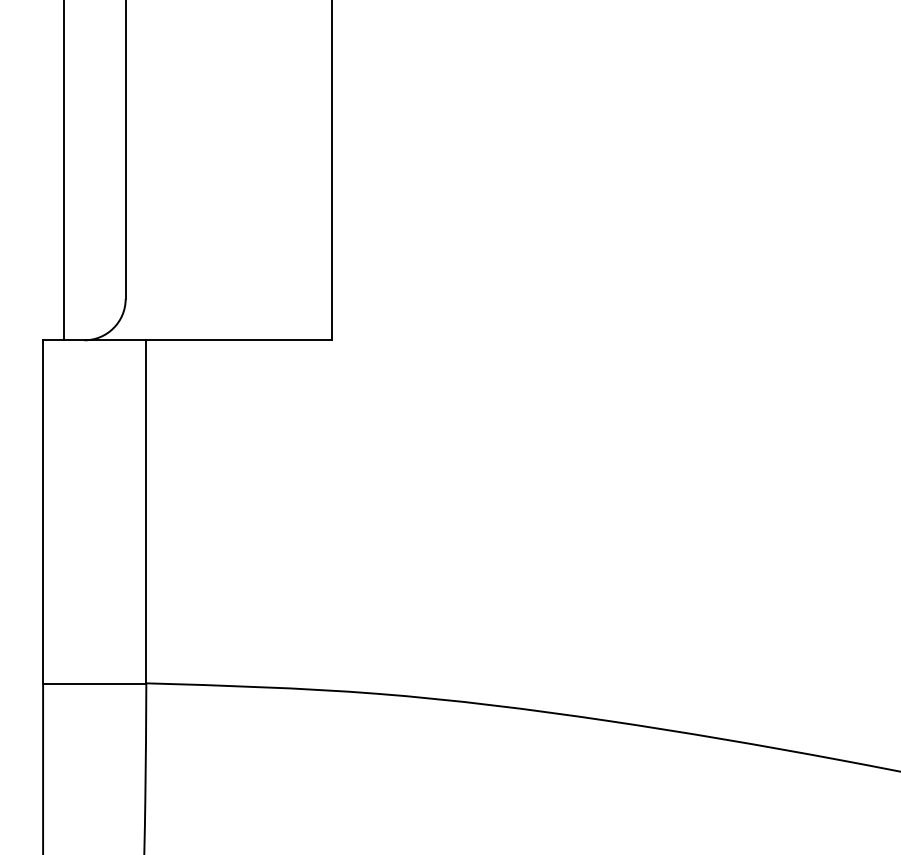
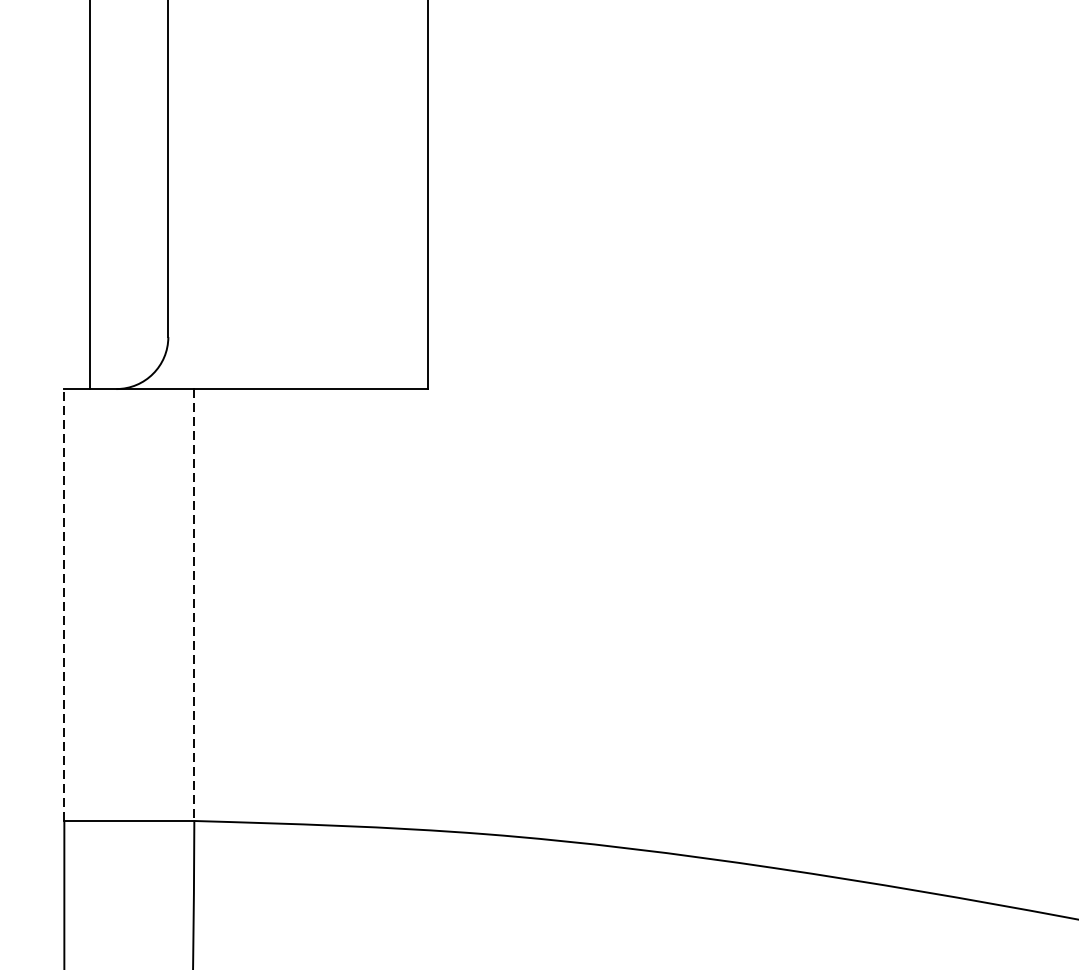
line: (43, 511) -> (64, 604), solid -> dashed
line: (146, 511) -> (194, 604), solid -> dashed

